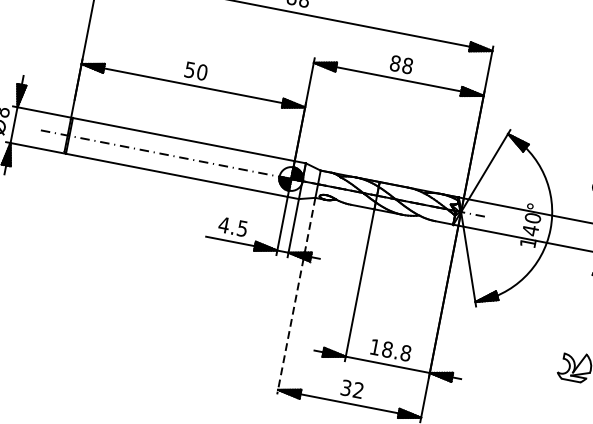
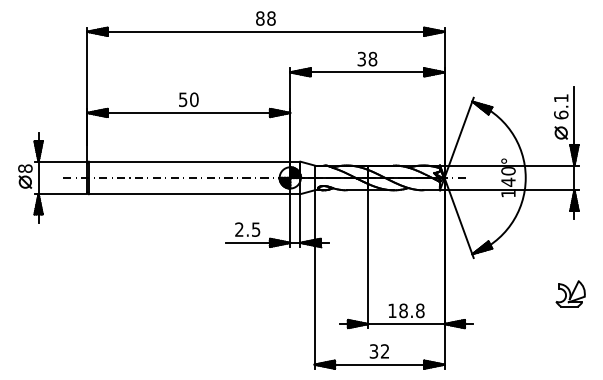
text: (395, 63) -> (361, 59), 88 -> 38
text: (223, 224) -> (238, 229), 4.5 -> 2.5
line: (295, 297) -> (314, 280), dashed -> solid

